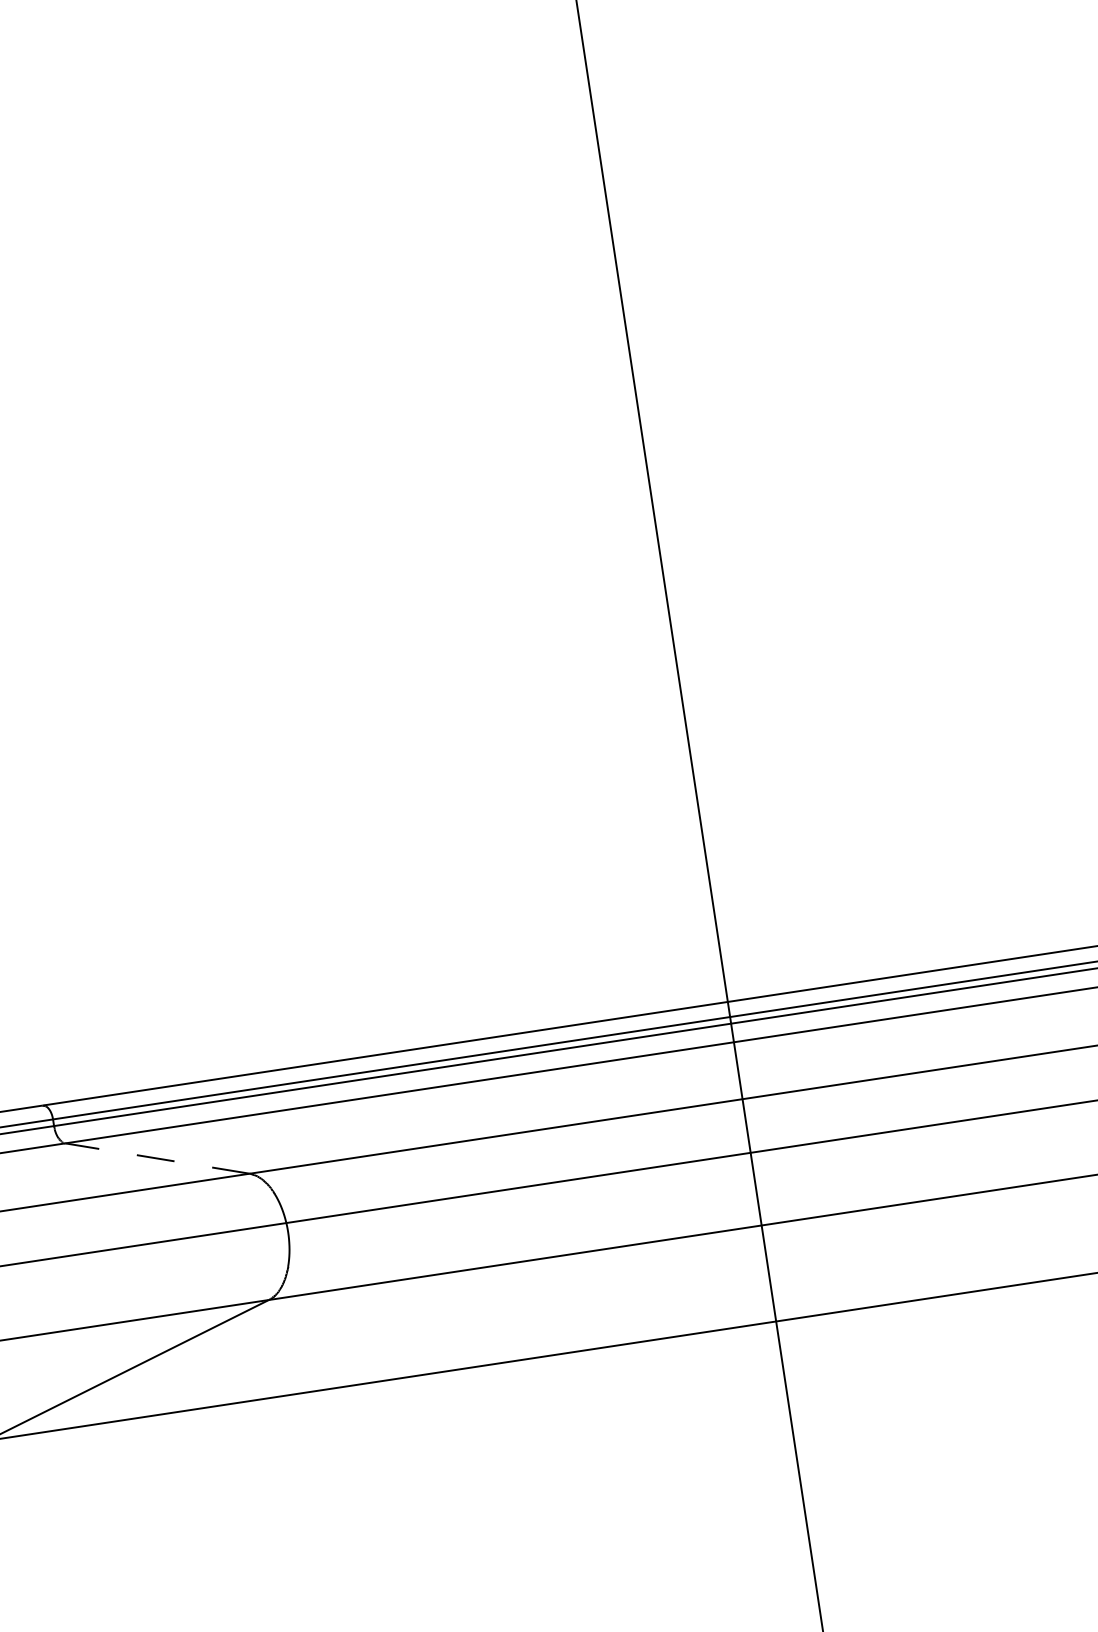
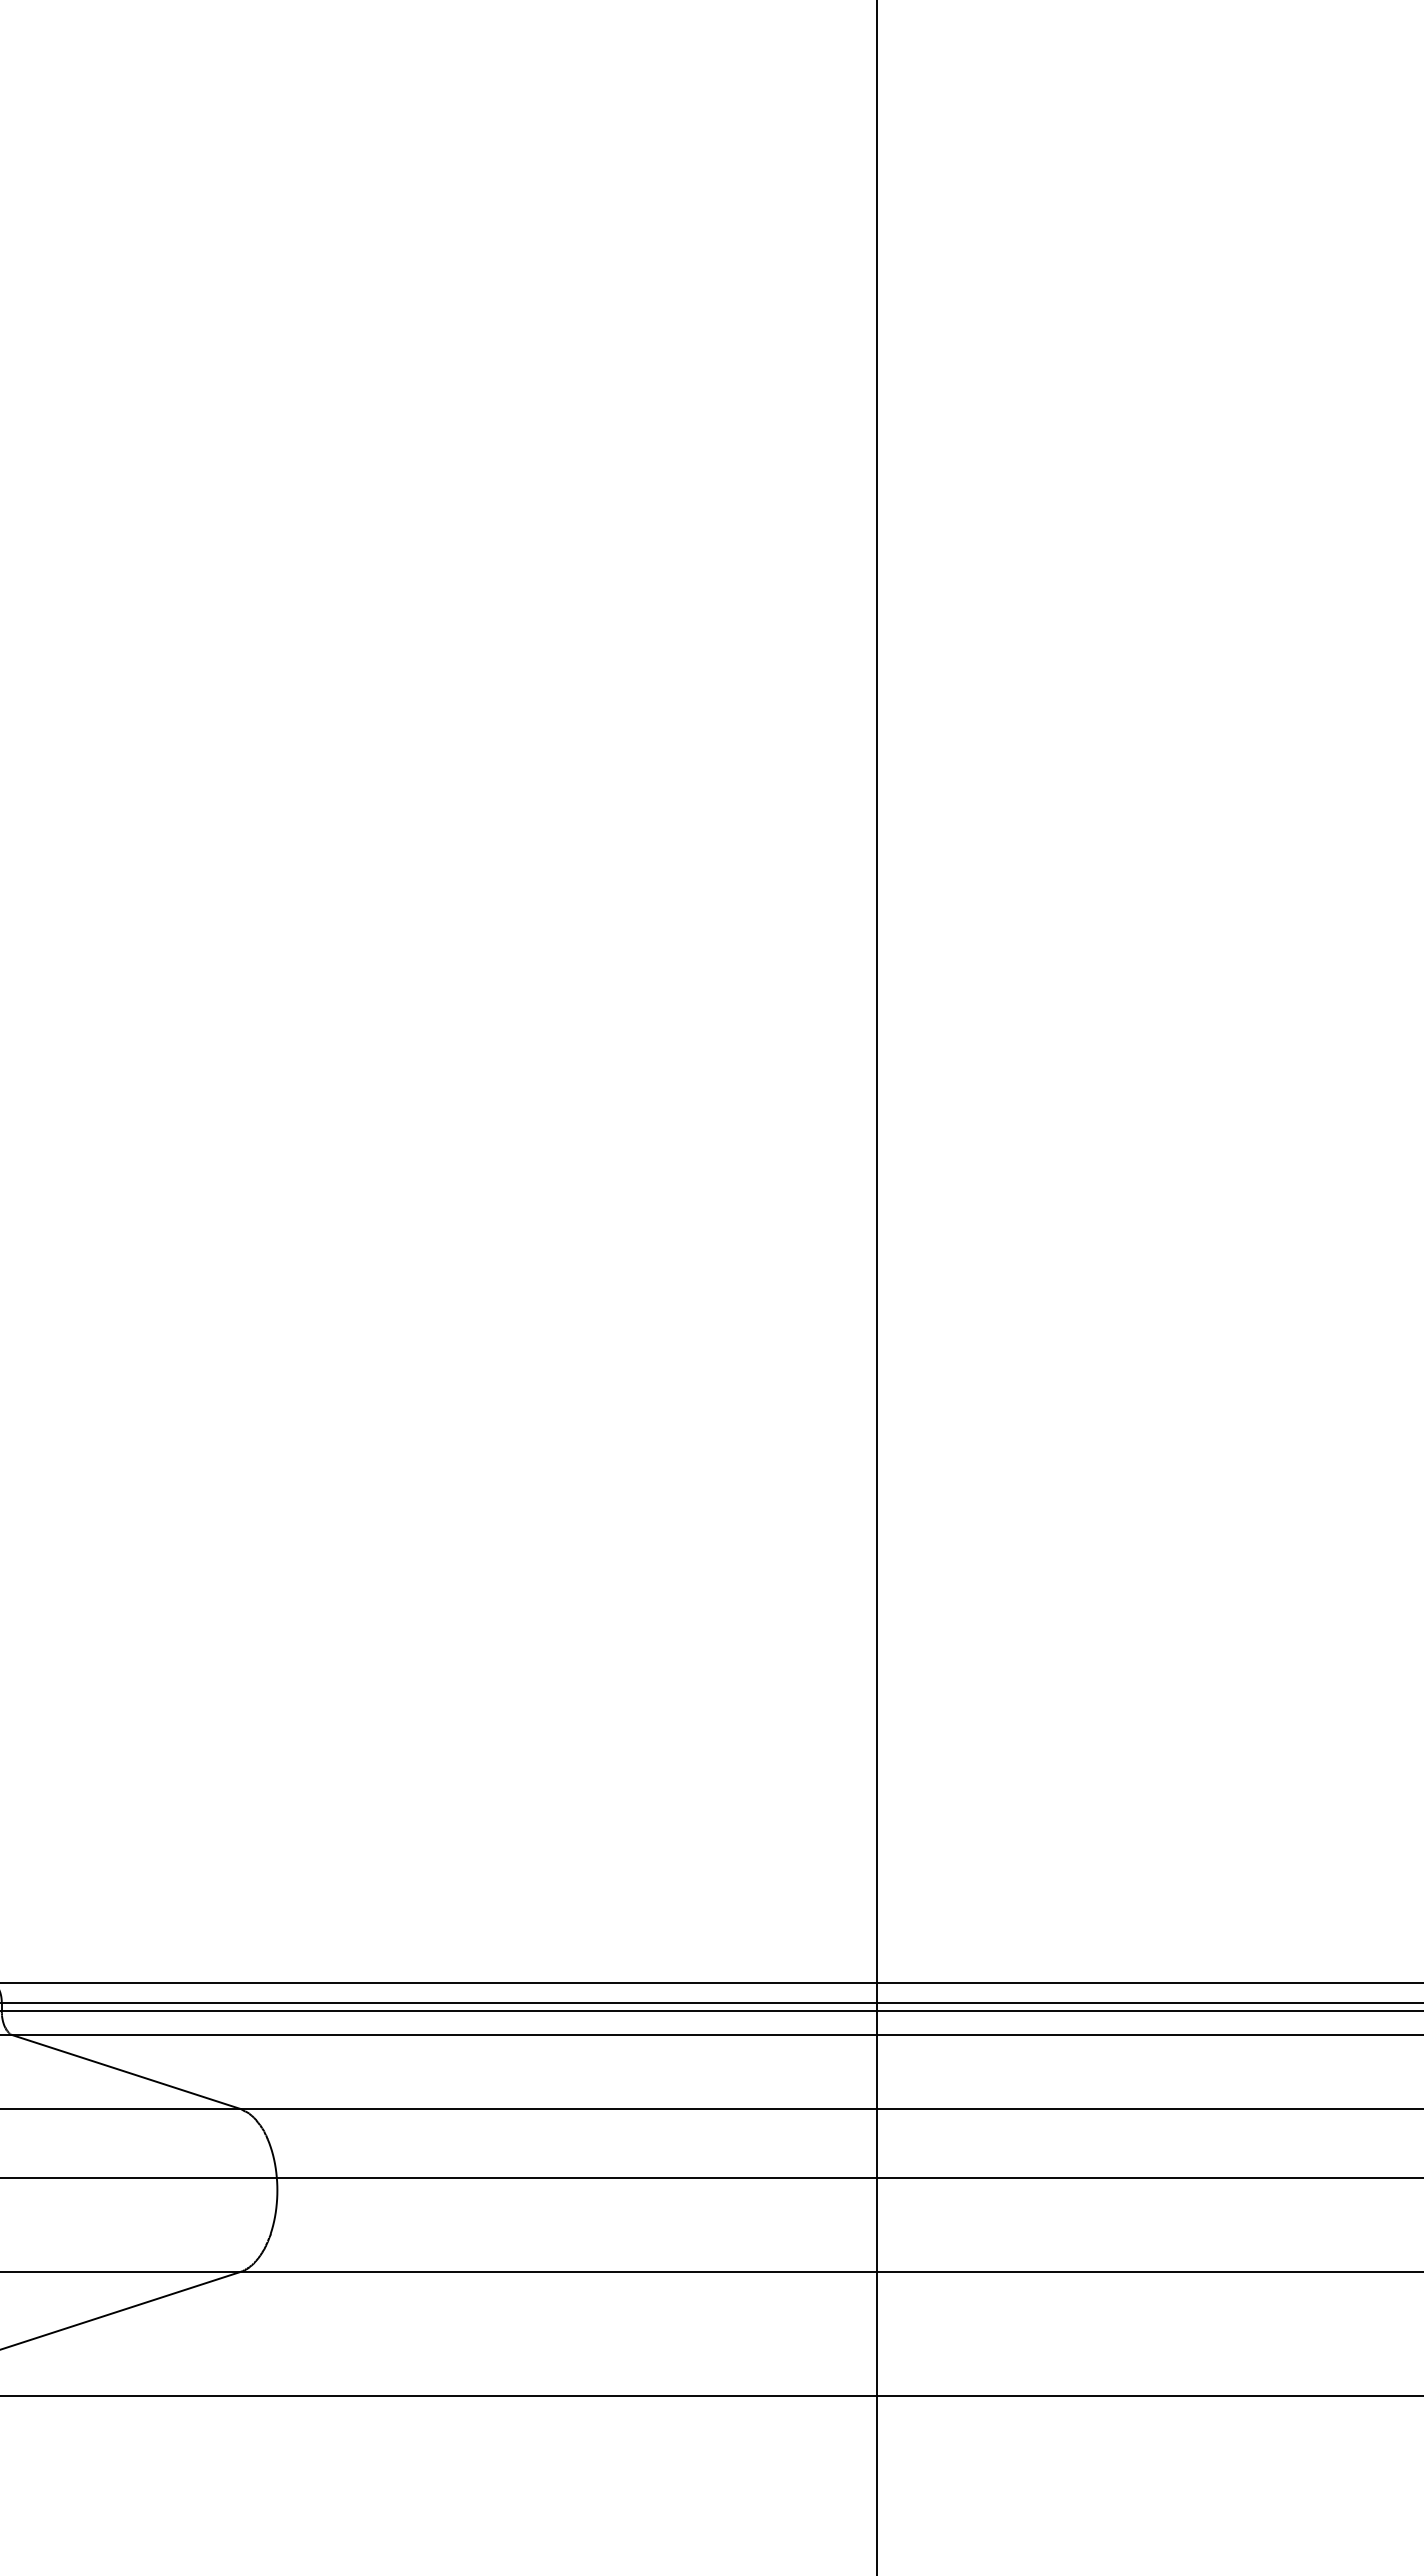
line: (156, 1158) -> (125, 2071), dashed -> solid

